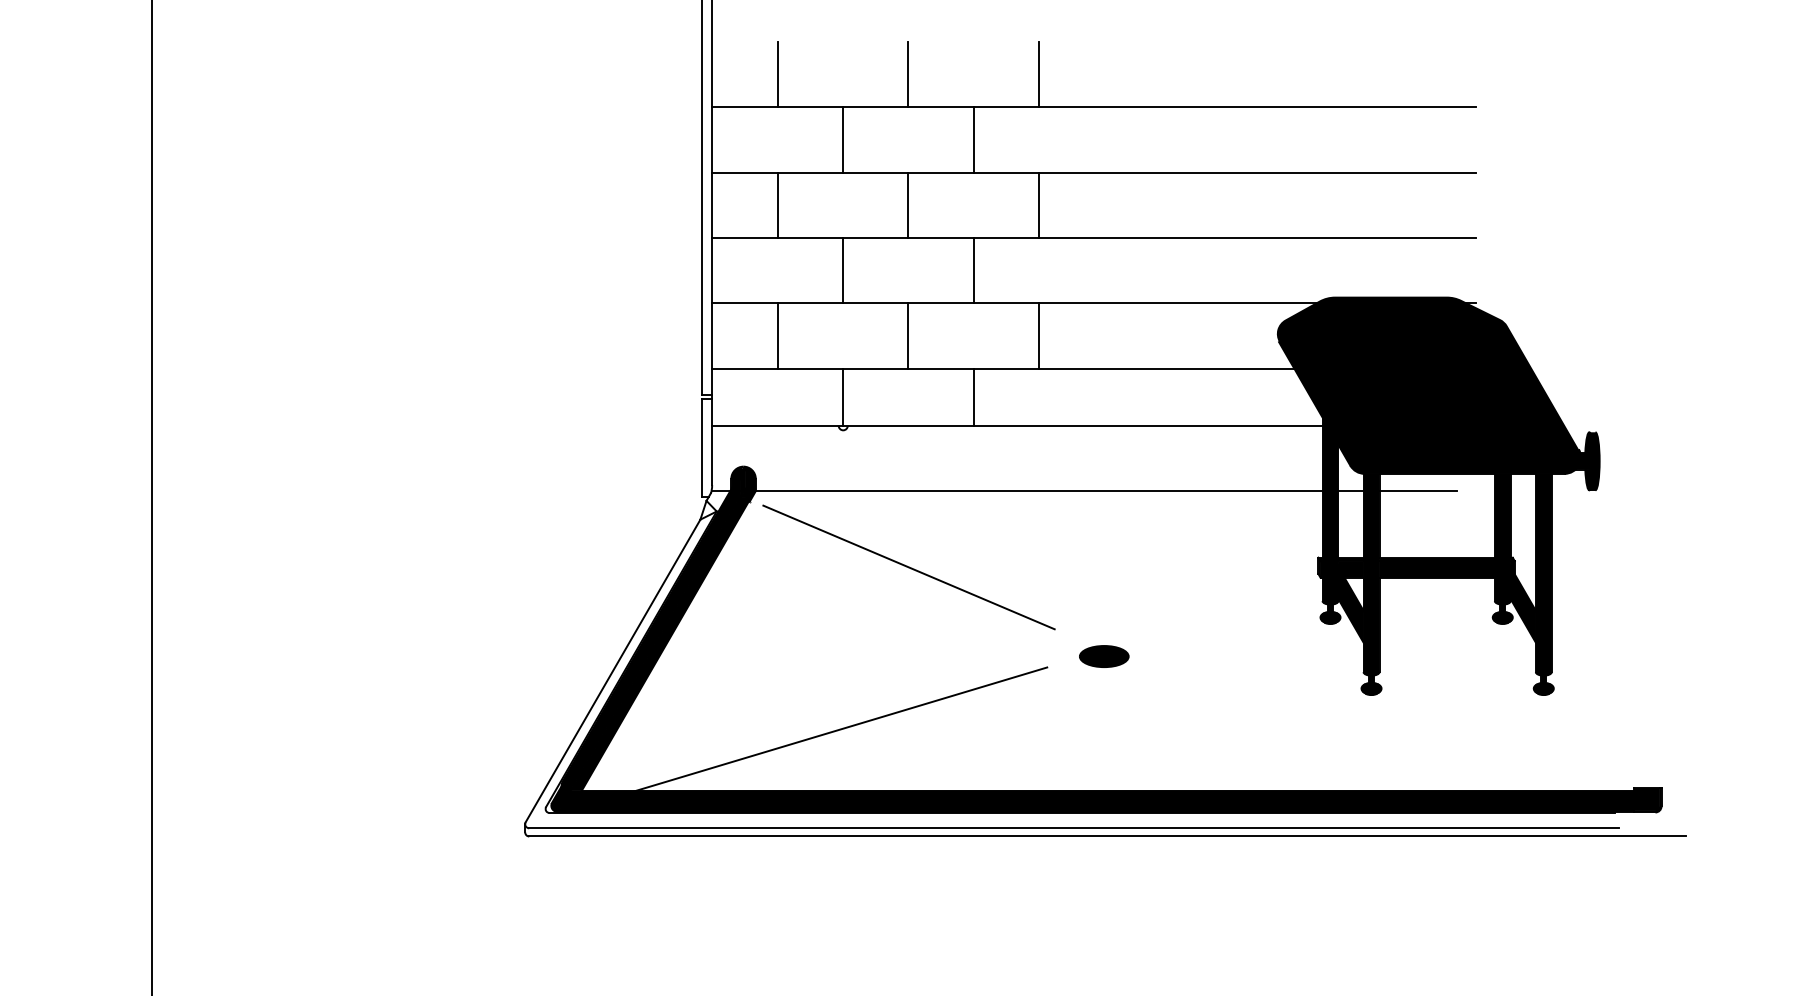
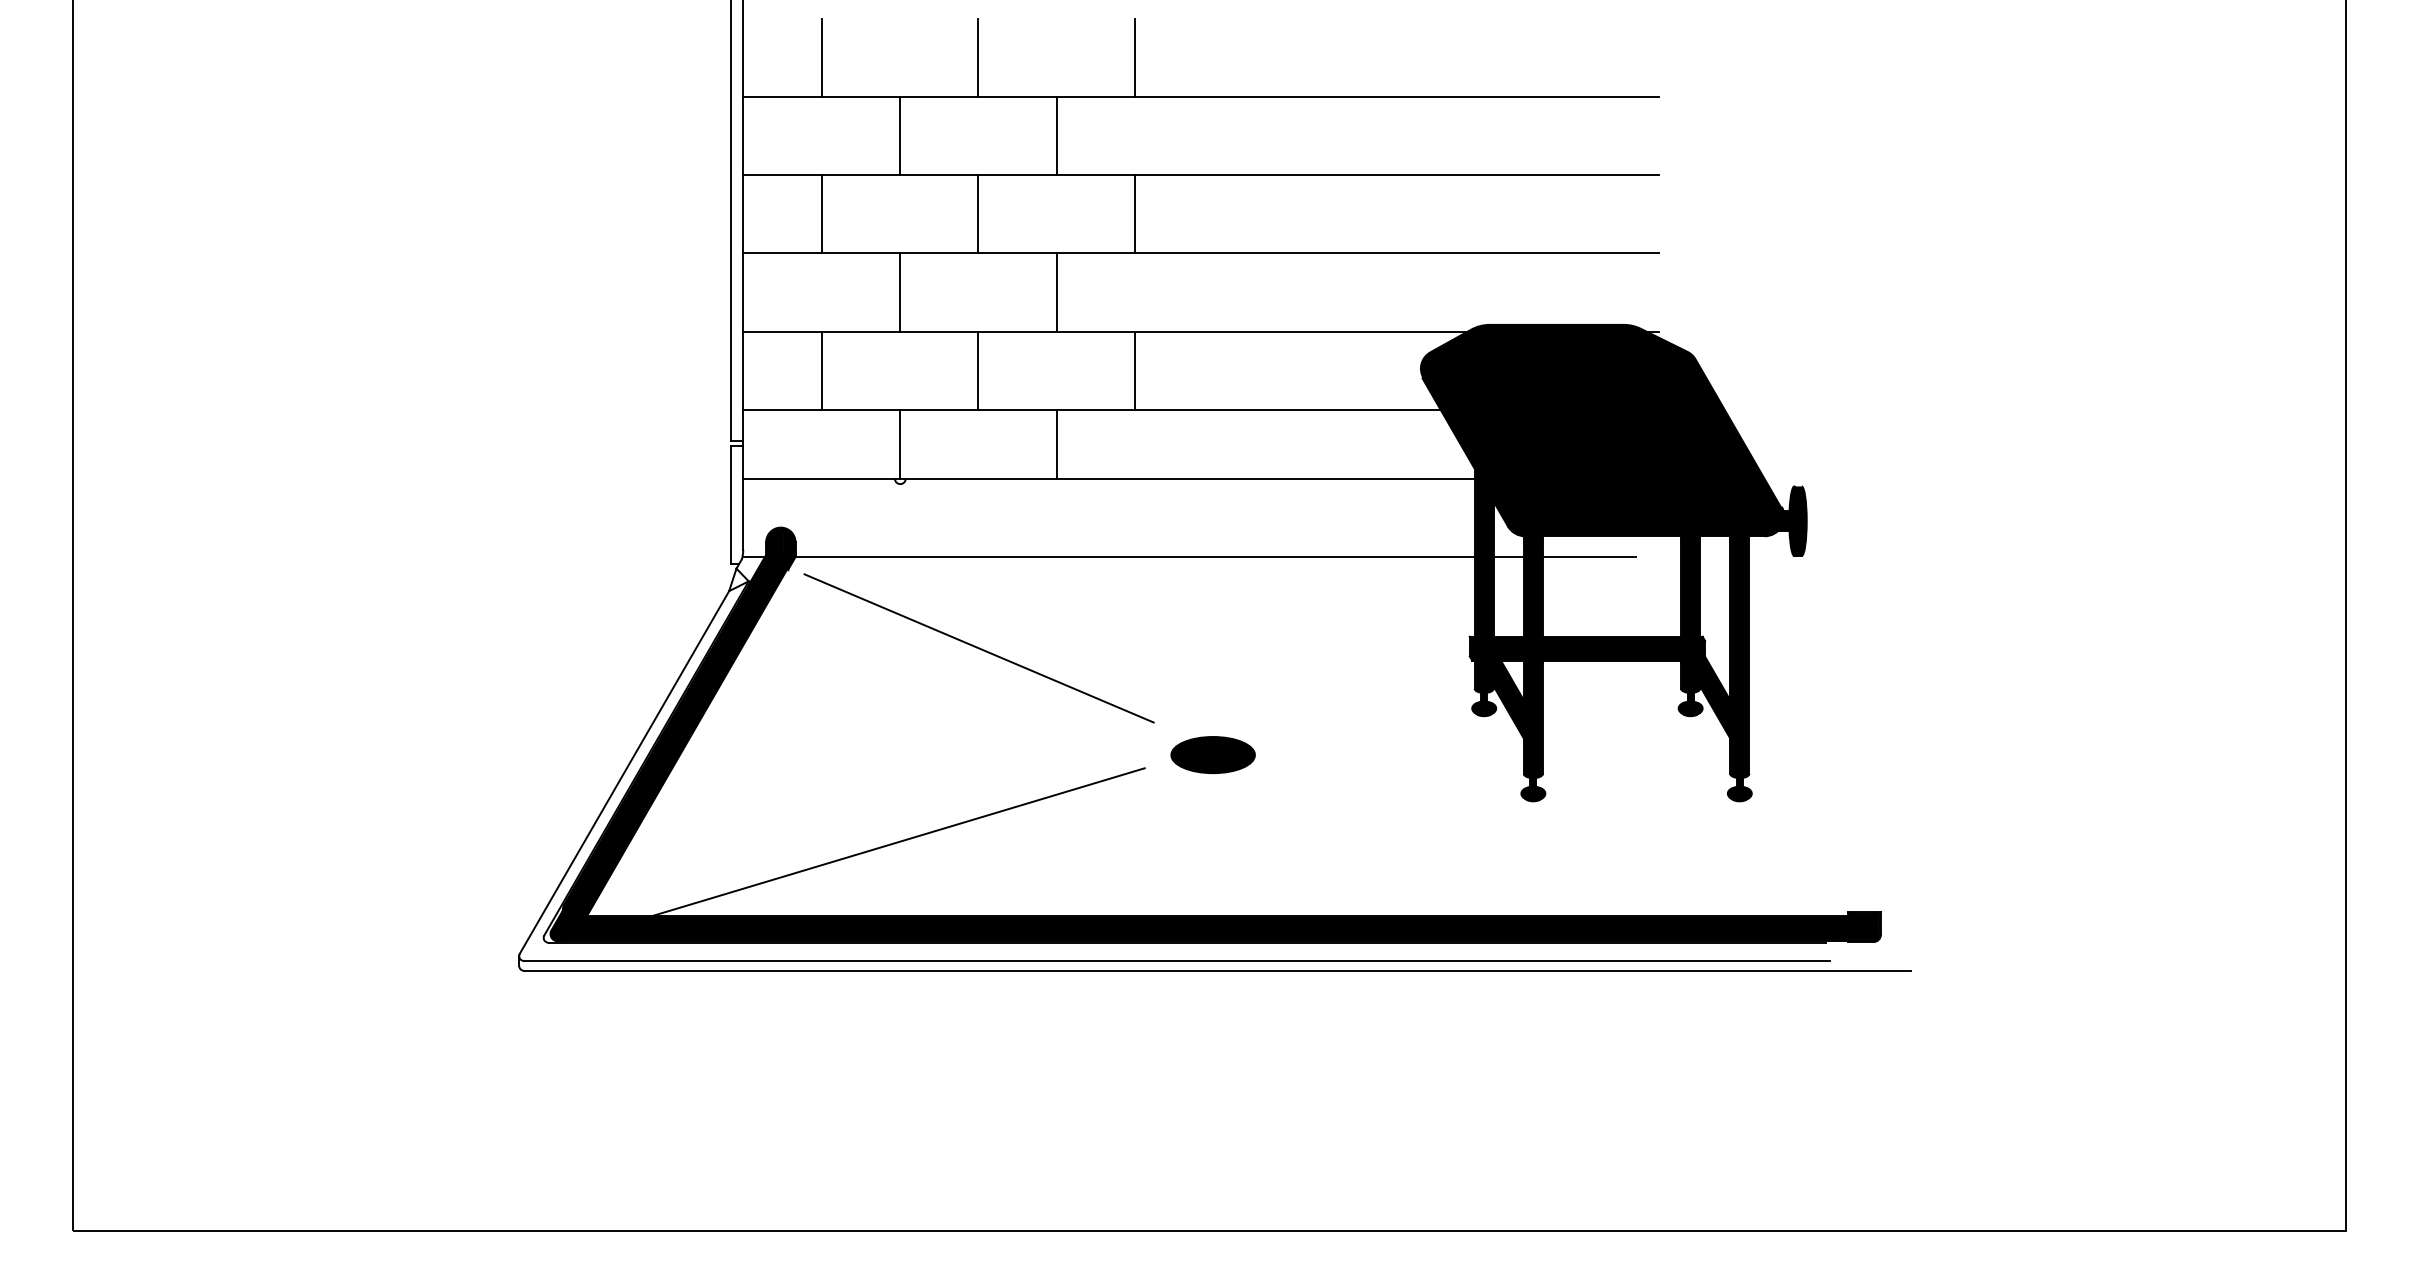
part: (1103, 656) -> (1212, 755), size x1.43

